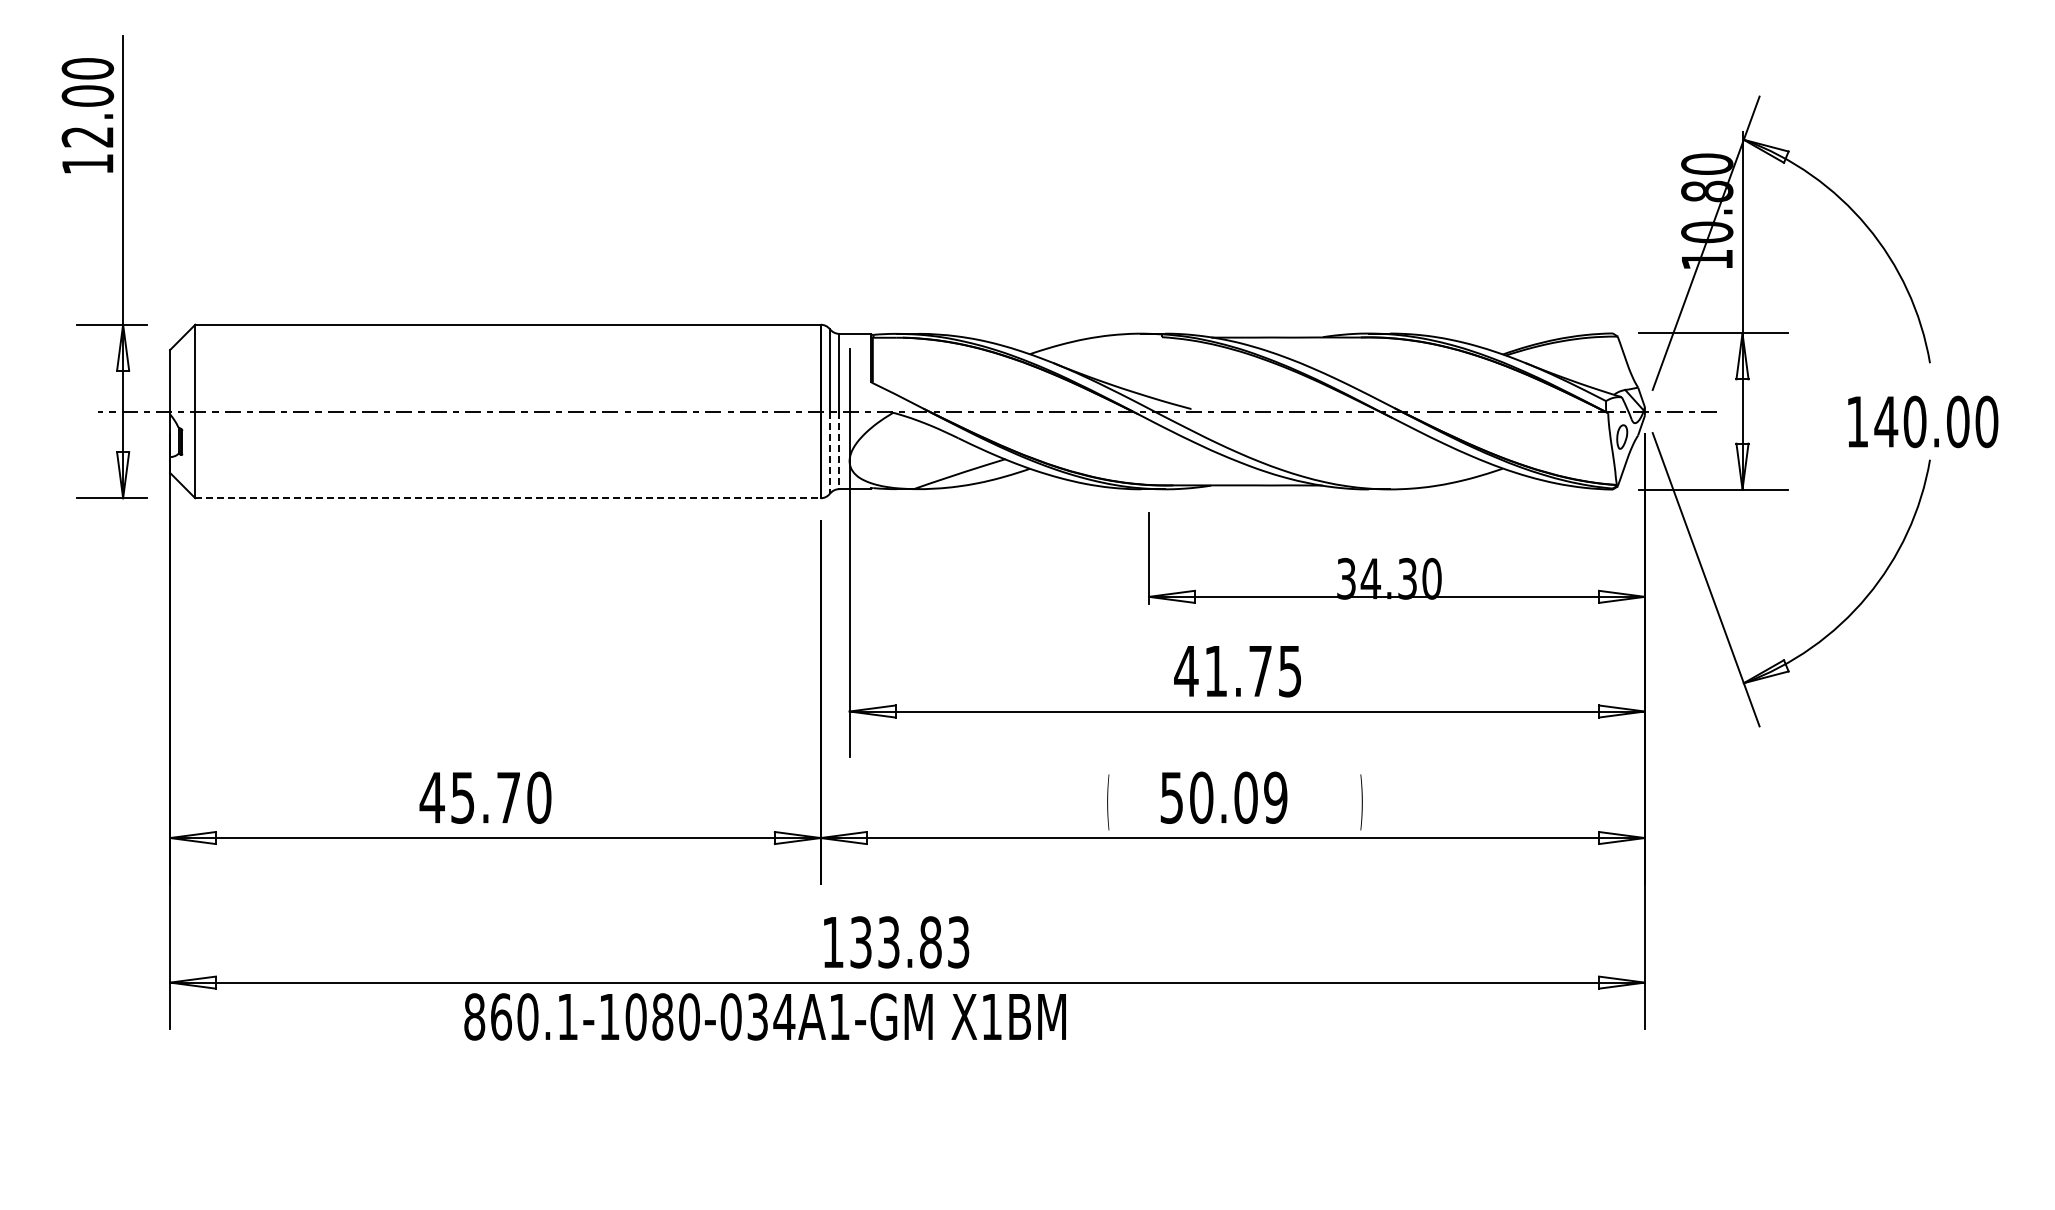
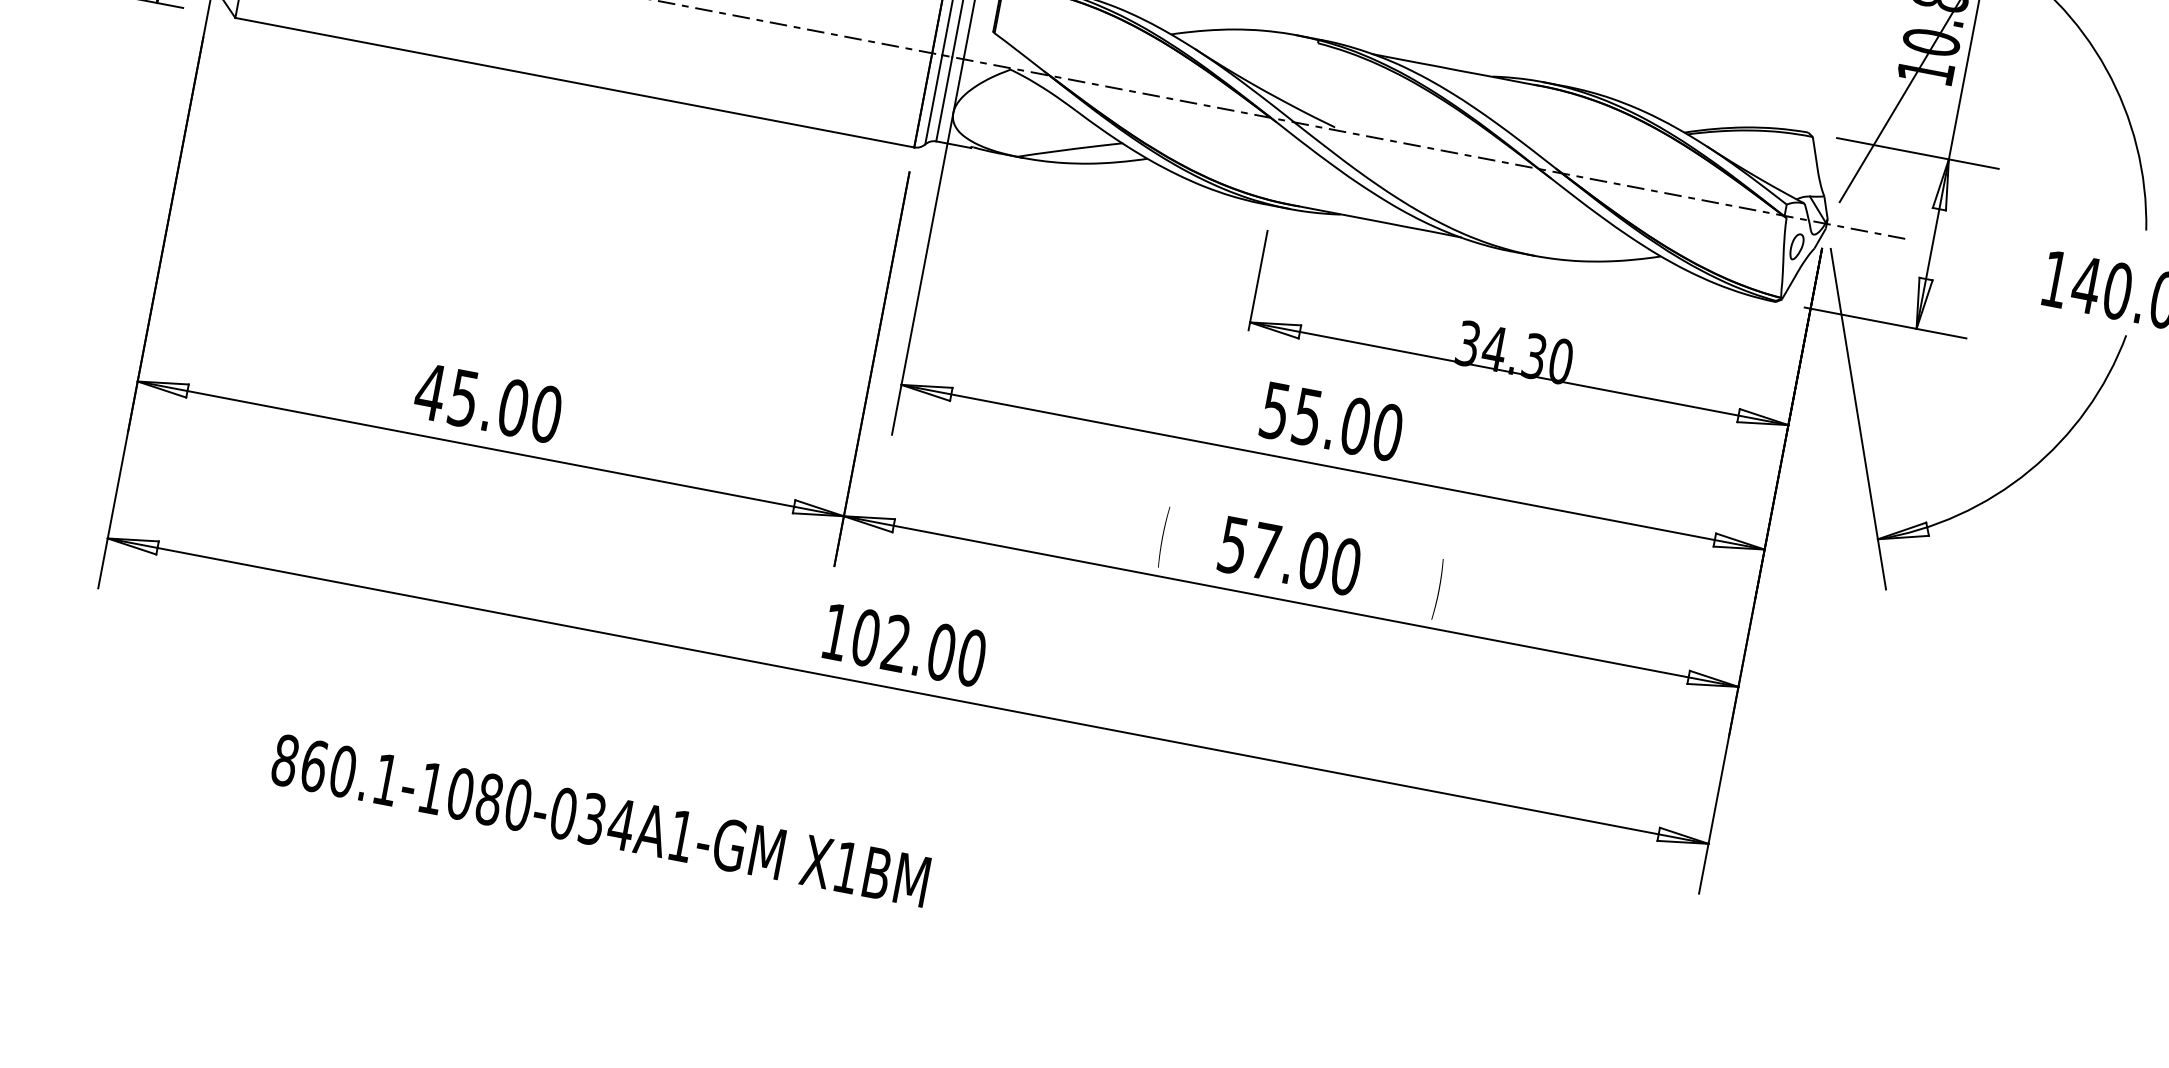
line: (839, 450) -> (944, 99), dashed -> solid
line: (830, 453) -> (934, 100), dashed -> solid
line: (508, 498) -> (575, 83), dashed -> solid
text: (1237, 671) -> (1330, 421), 41.75 -> 55.00
text: (508, 797) -> (513, 407), 45.70 -> 45.00
text: (1238, 797) -> (1305, 558), 50.09 -> 57.00
text: (909, 942) -> (918, 648), 133.83 -> 102.00
text: (764, 1016) -> (600, 820), moved

